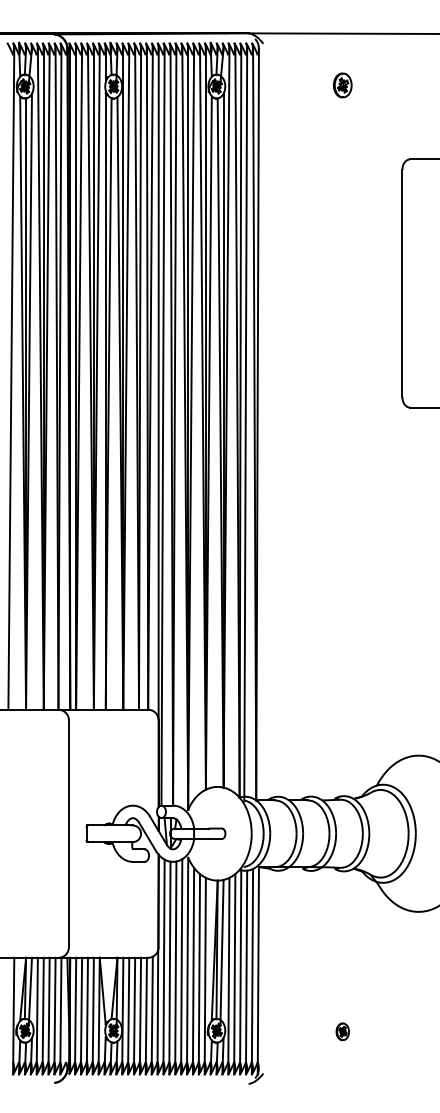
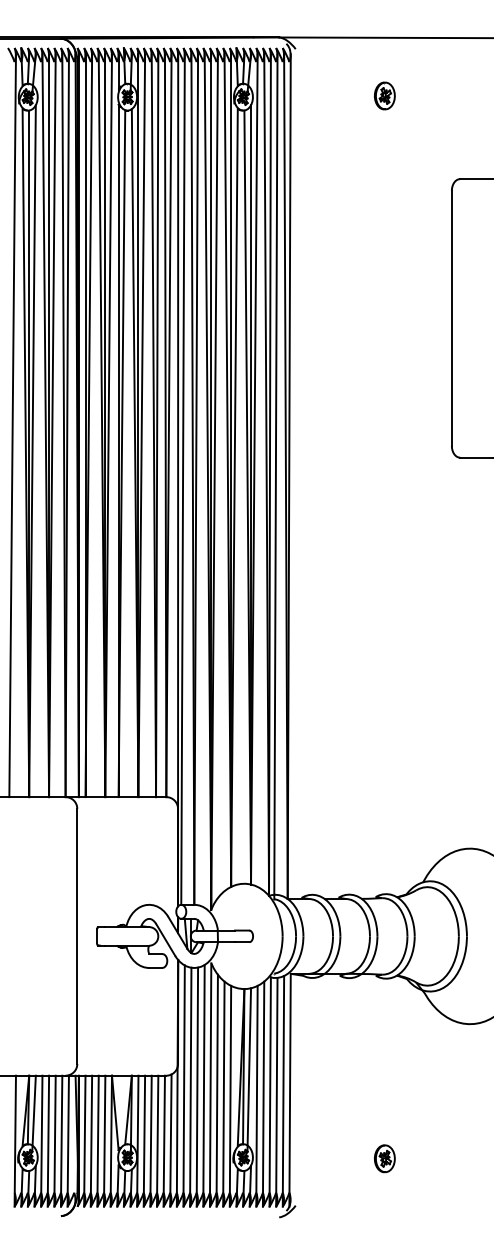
part: (342, 1031) -> (384, 1158), size x1.43

